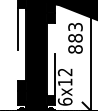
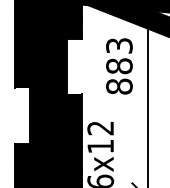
fill: (22, 29) -> (22, 50), added
fill: (50, 74) -> (73, 132), added

